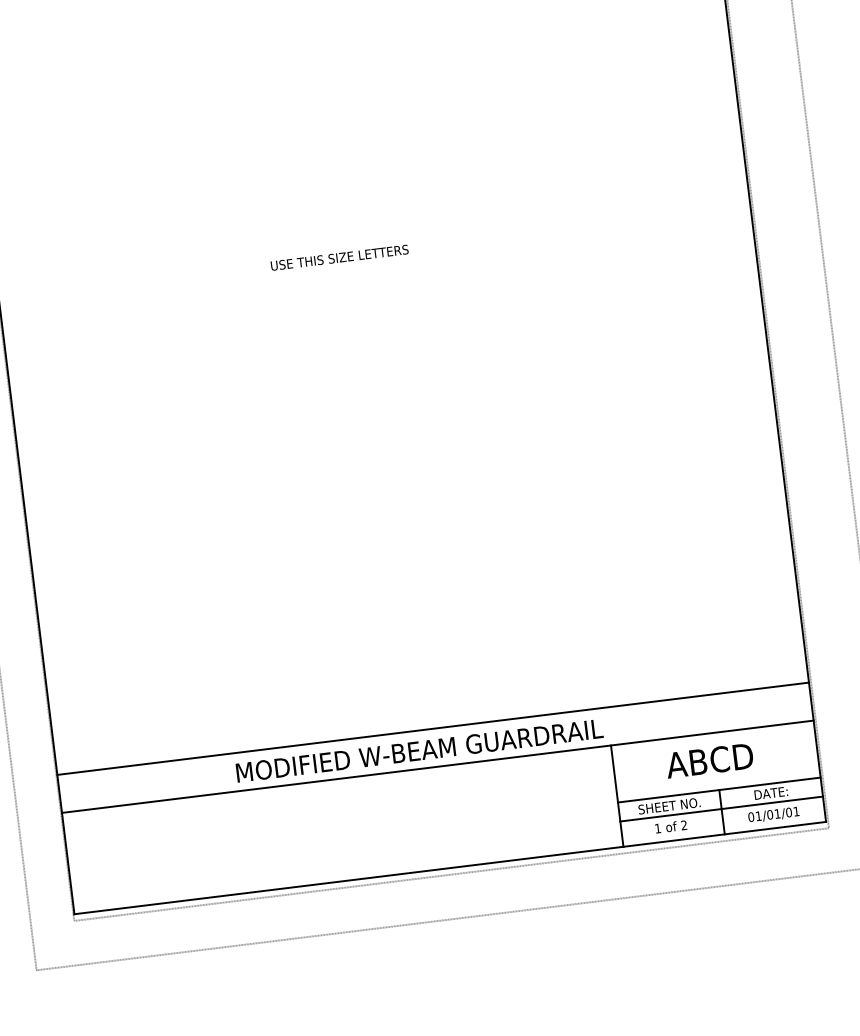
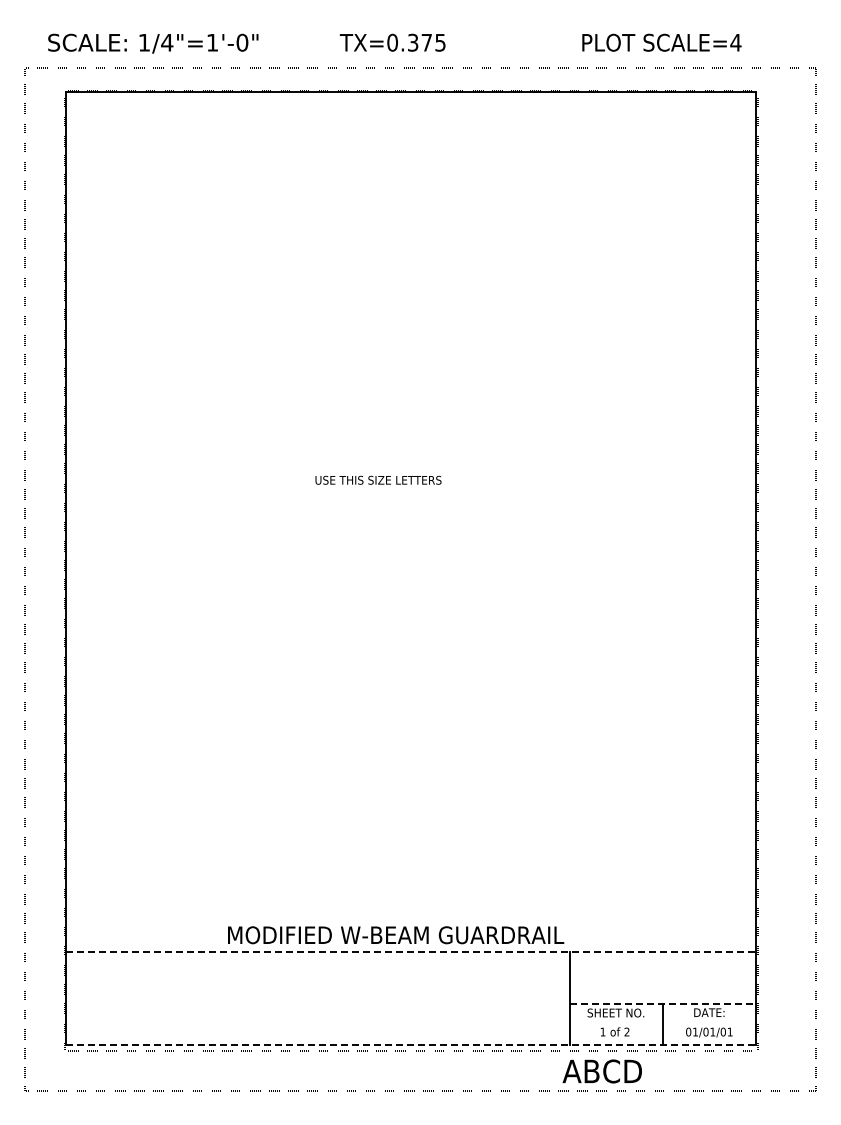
line: (432, 728) -> (410, 916), removed
text: (708, 760) -> (601, 1071), moved
line: (438, 766) -> (411, 951), solid -> dashed
line: (720, 790) -> (663, 1004), solid -> dashed
line: (721, 809) -> (662, 1021), removed
line: (451, 867) -> (411, 1044), solid -> dashed

